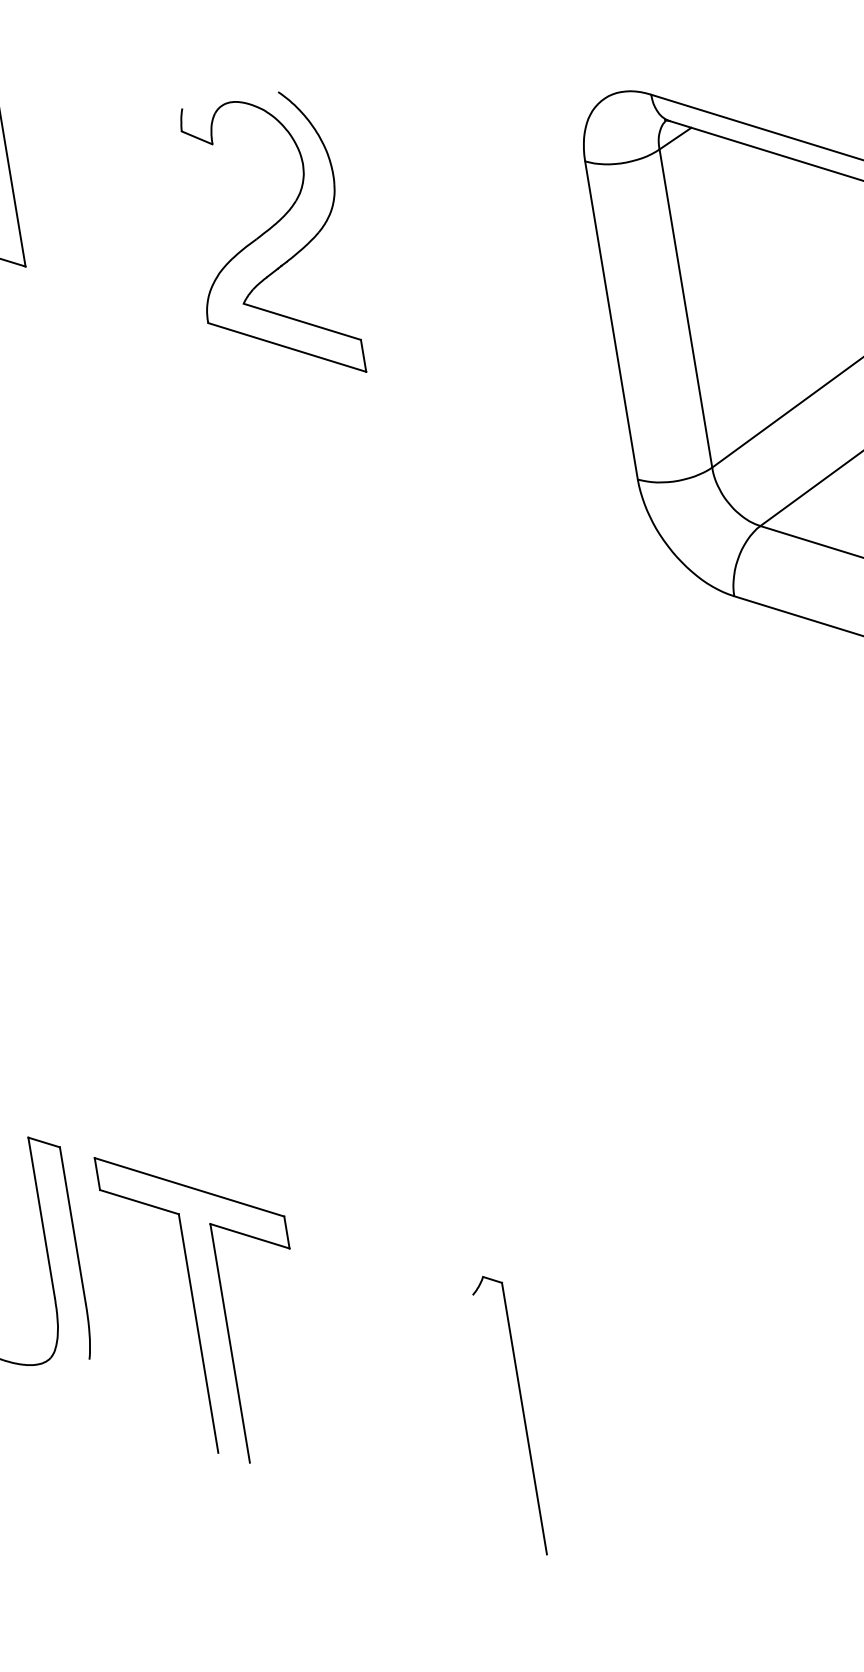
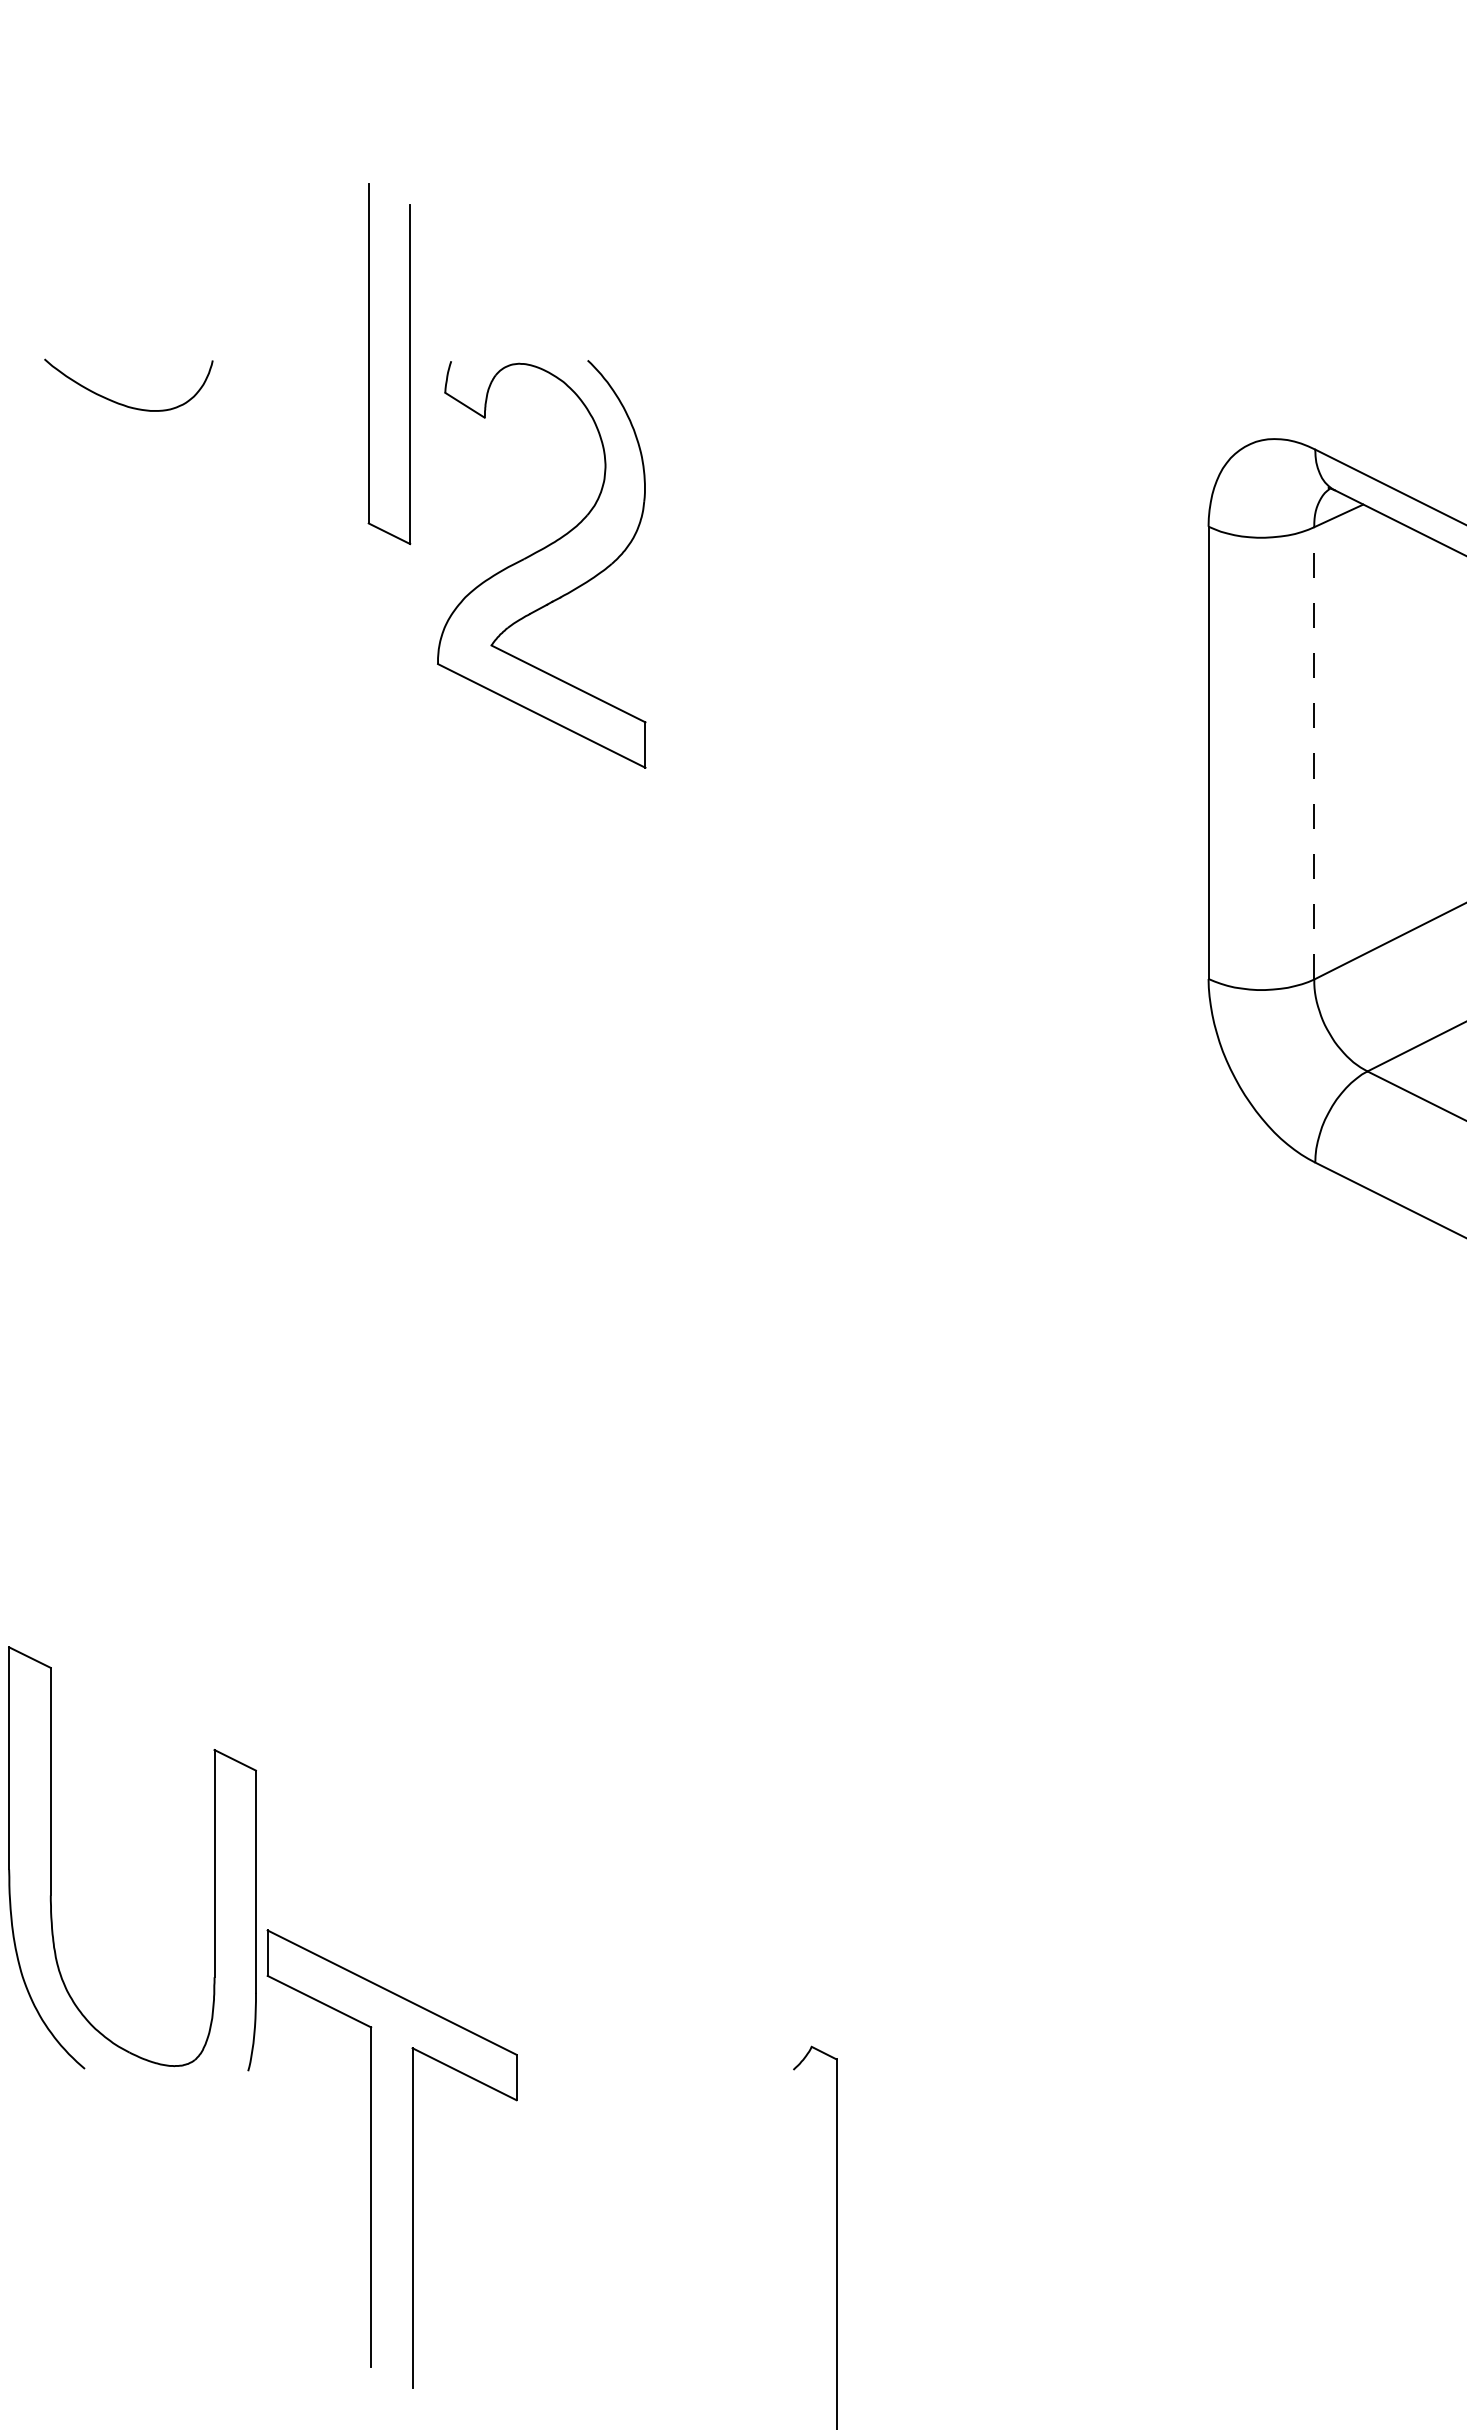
part: (262, 235) -> (533, 555), moved
line: (685, 307) -> (1314, 752), solid -> dashed
part: (194, 1306) -> (371, 2158), moved

